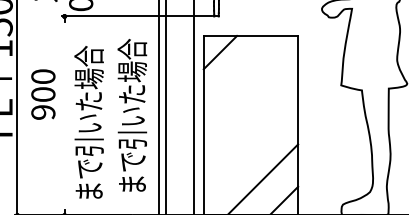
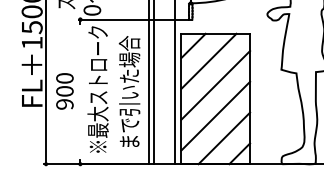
line: (240, 72) -> (208, 60), added
text: (42, 94) -> (64, 91), moved
line: (250, 107) -> (215, 85), added
text: (88, 112) -> (97, 89), まで引いた場合 -> ※最大ストローク
line: (250, 148) -> (215, 115), added

